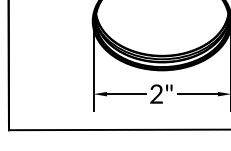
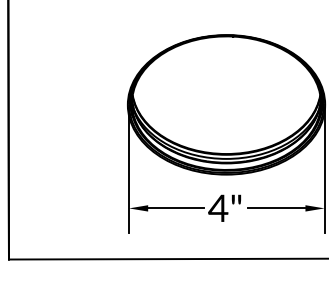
text: (156, 93) -> (218, 207), 2" -> 4"

